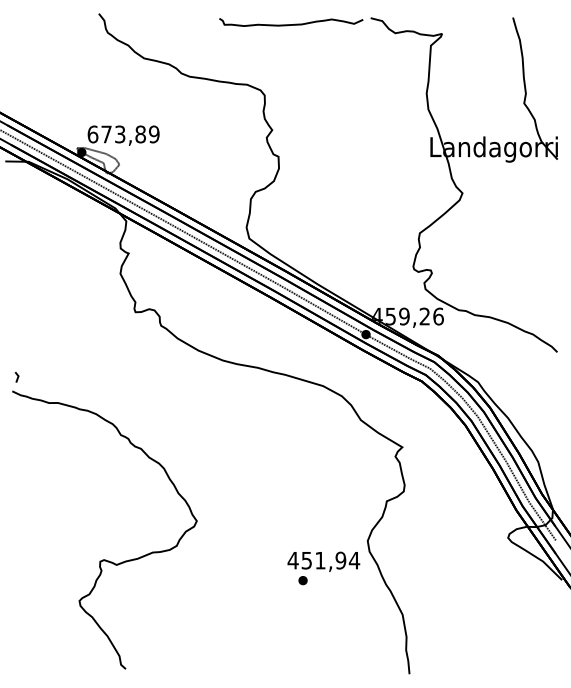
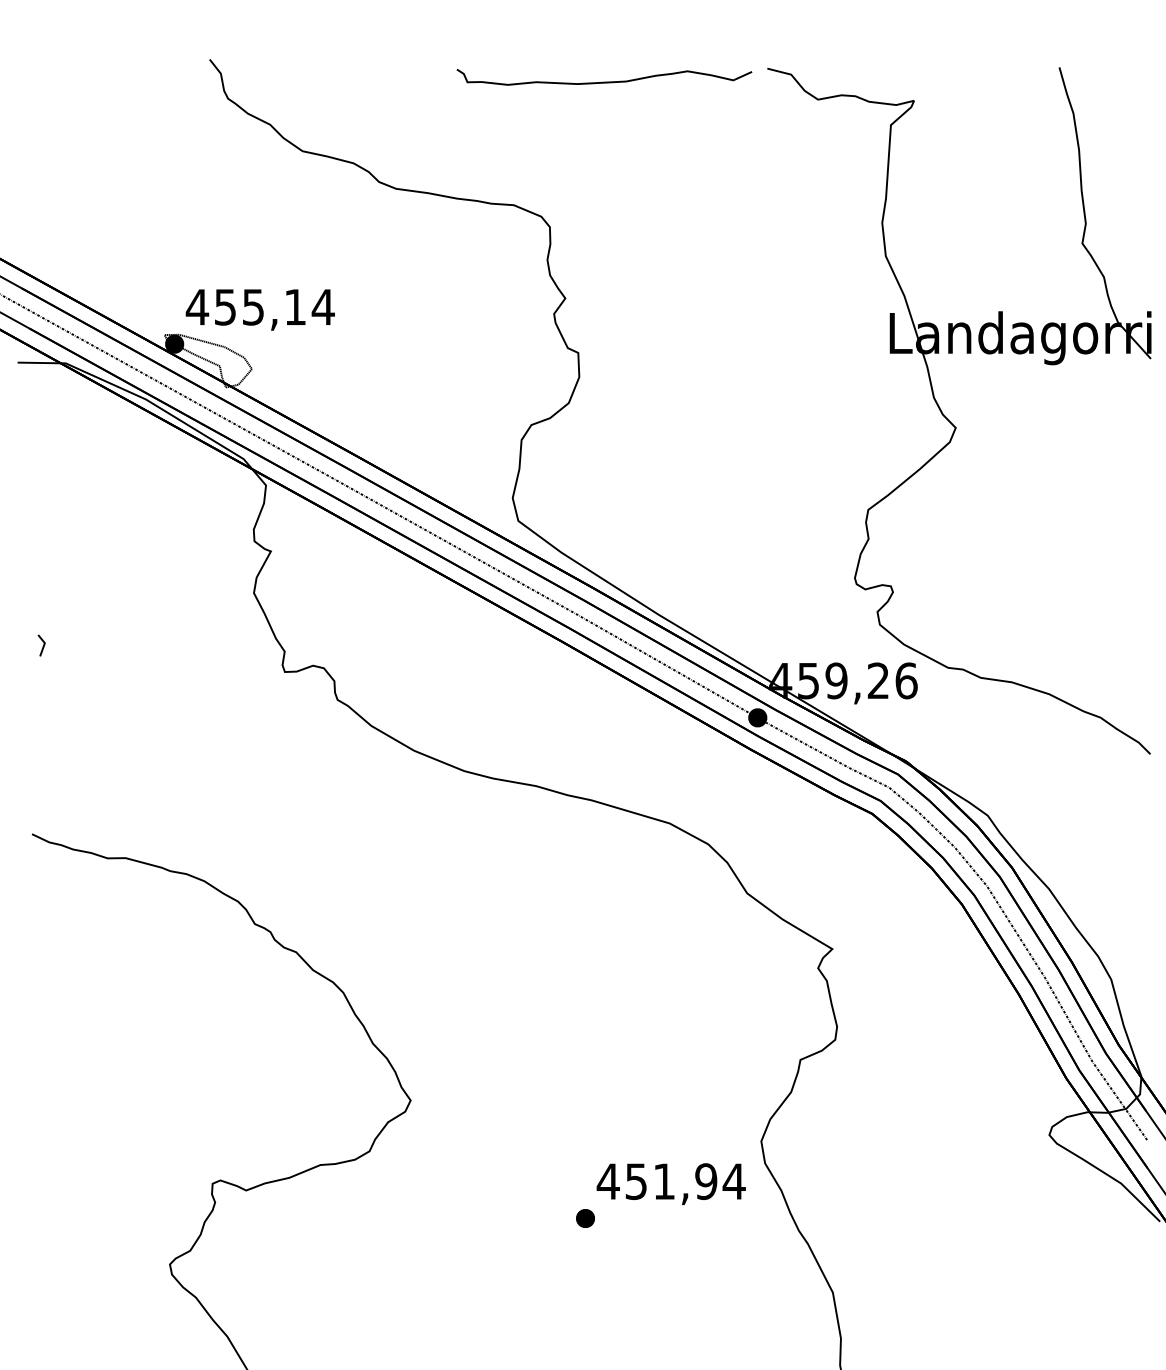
text: (123, 134) -> (260, 307), 673,89 -> 455,14
line: (17, 377) -> (42, 645), moved
part: (302, 580) -> (584, 1218), moved

